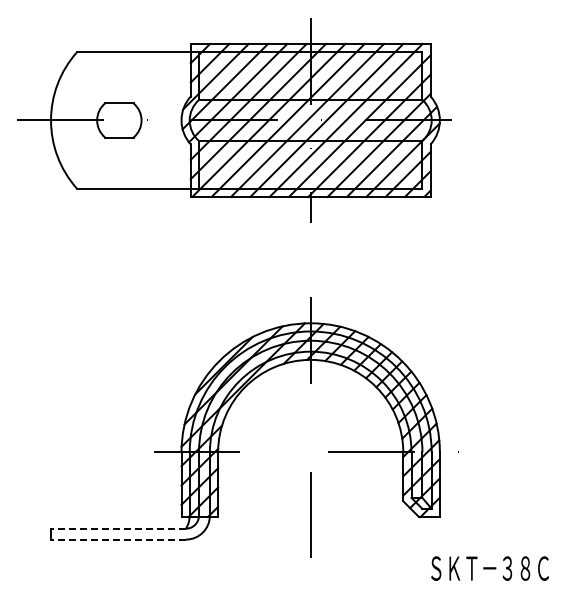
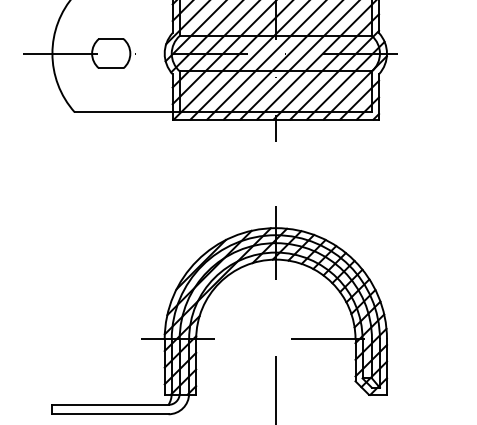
line: (118, 528) -> (110, 404), dashed -> solid
line: (118, 539) -> (110, 414), dashed -> solid

